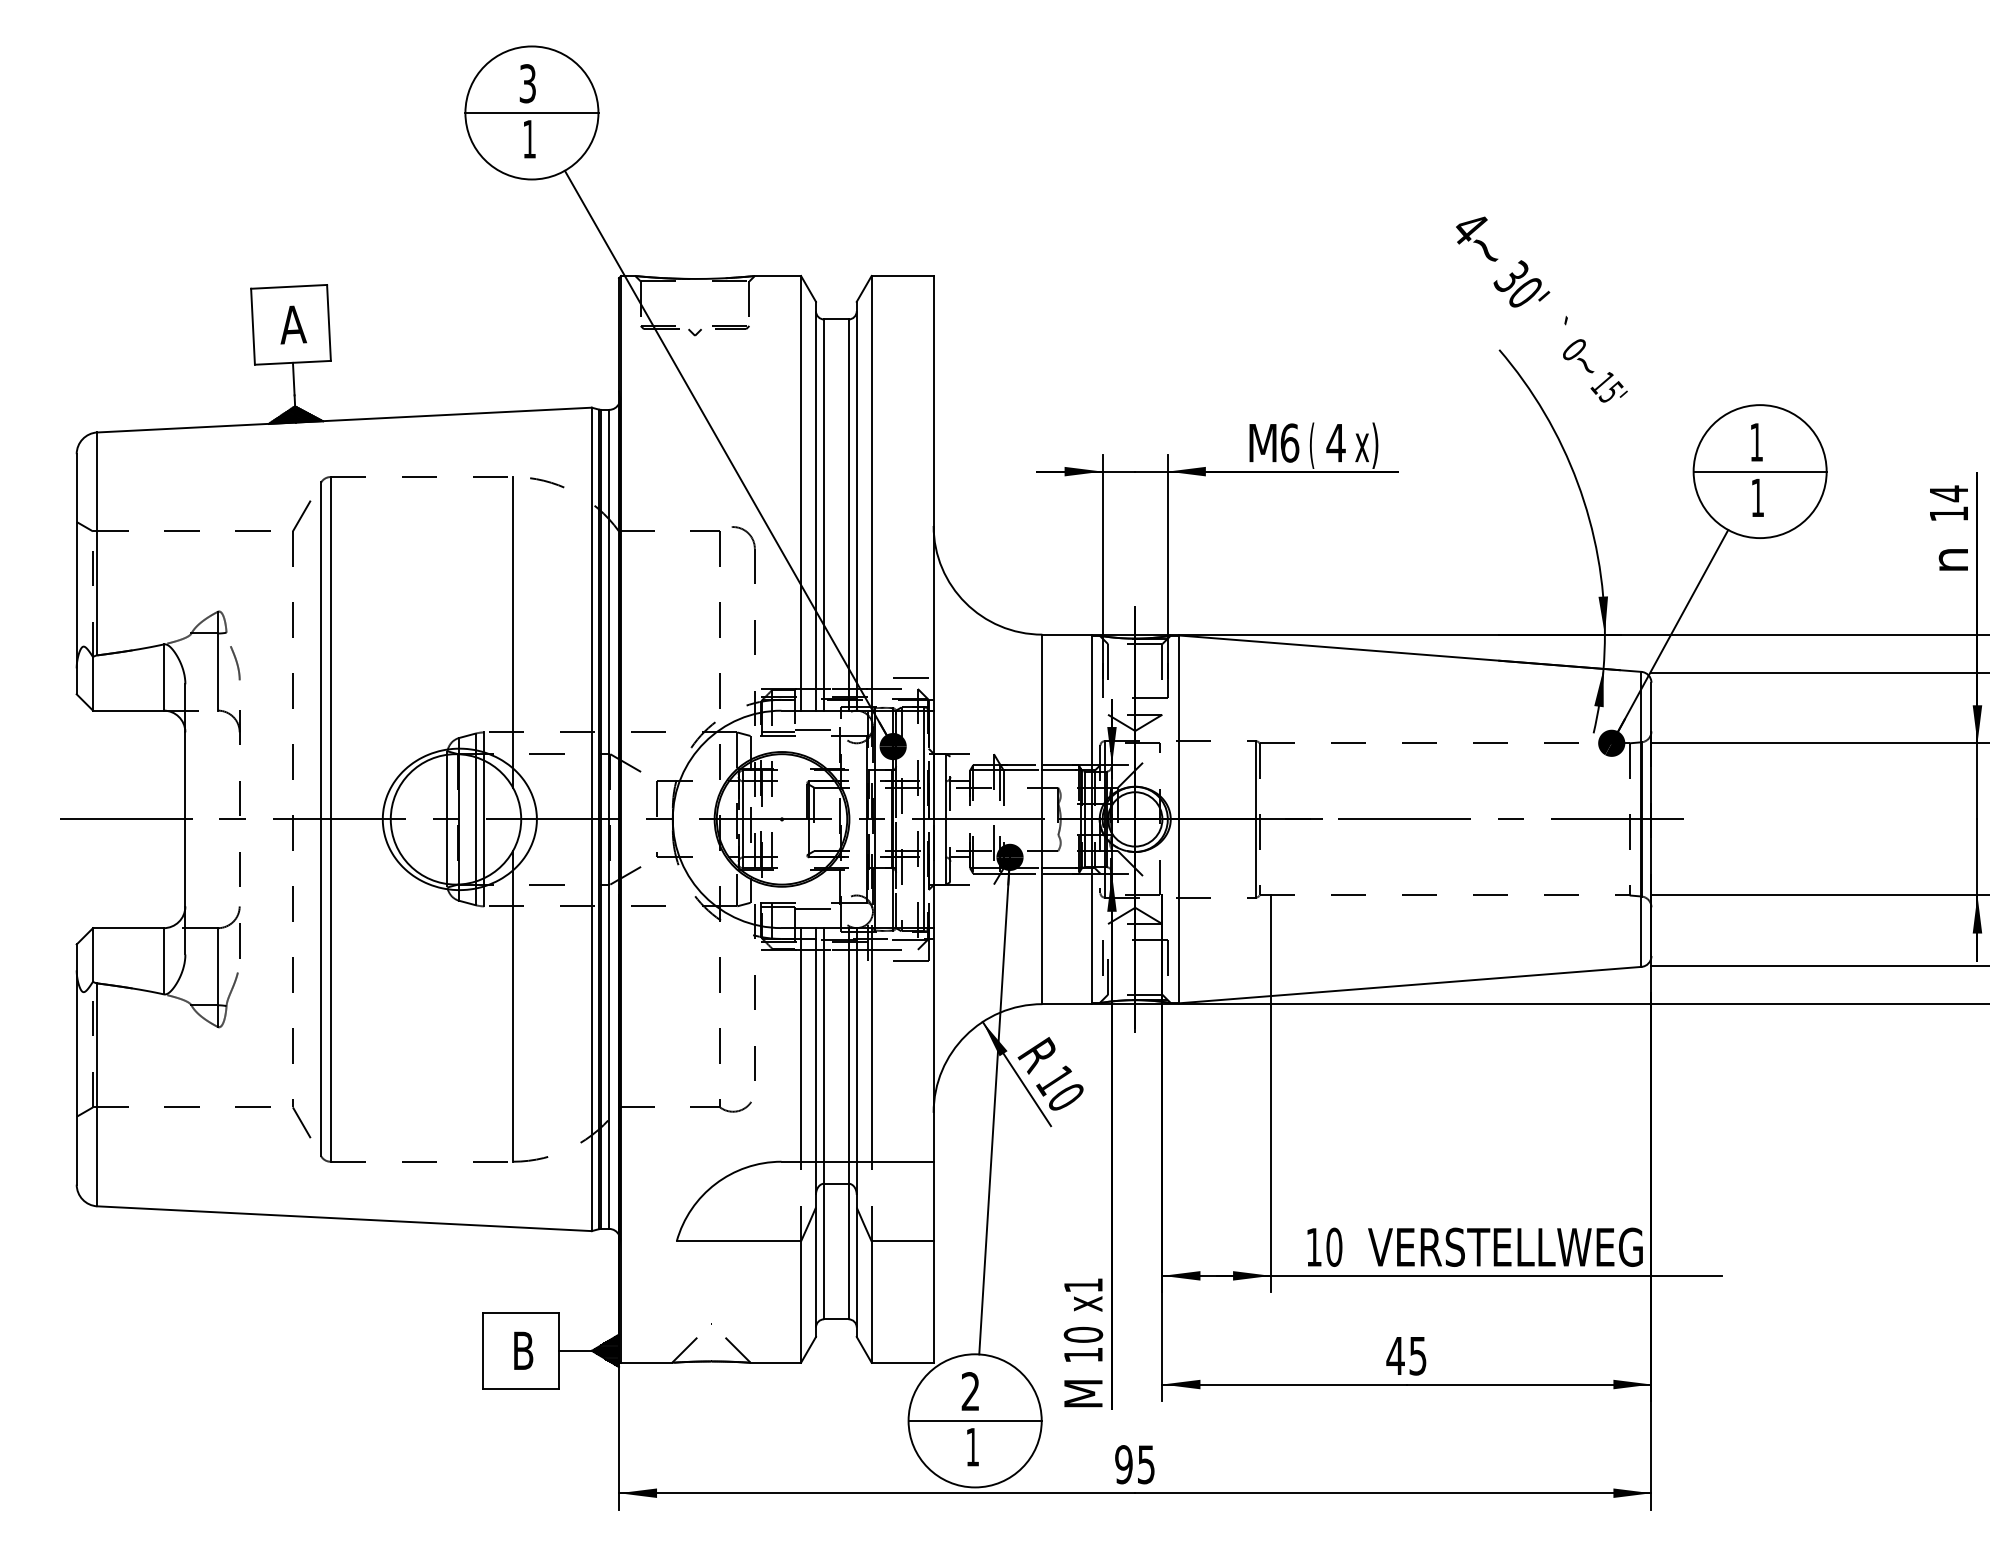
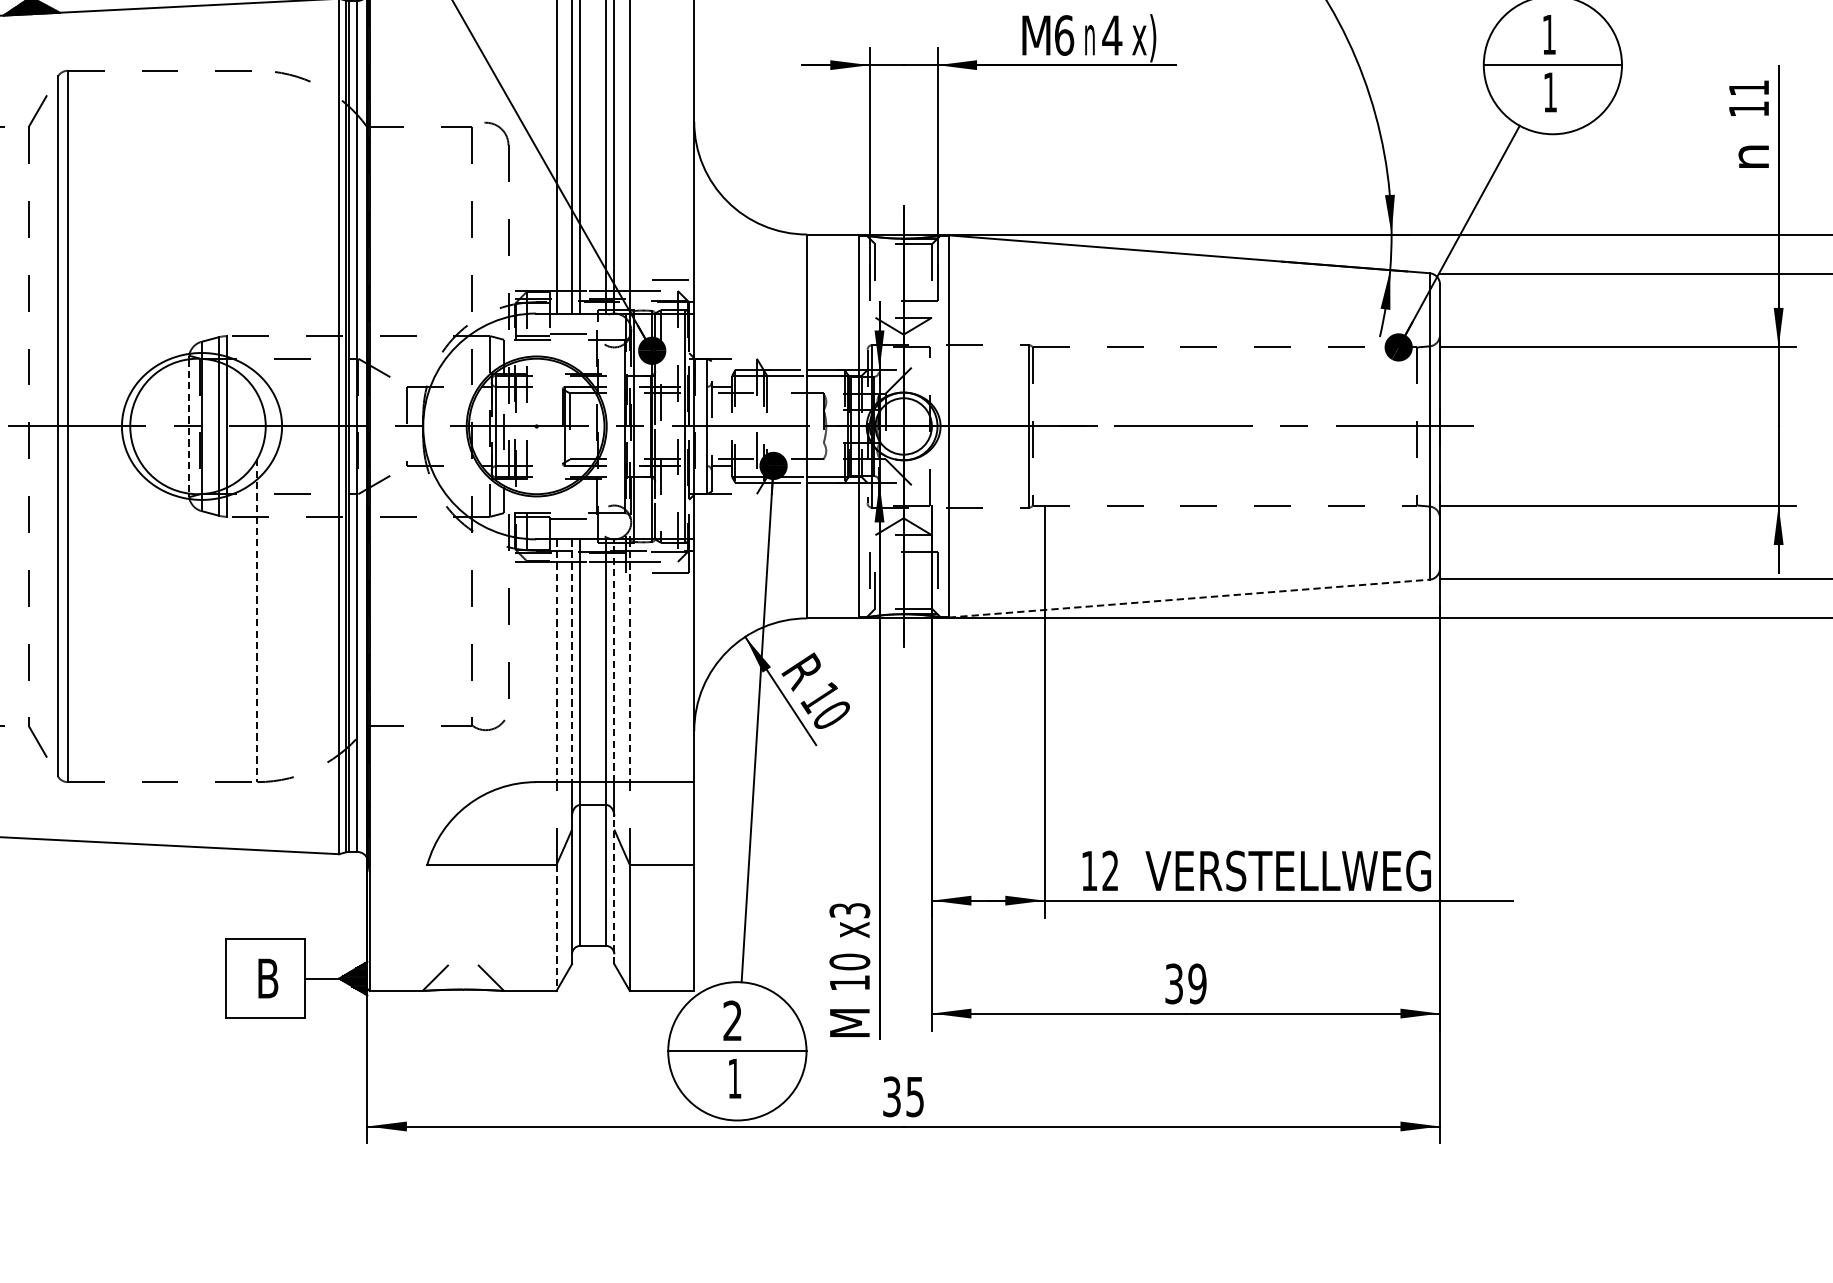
text: (1314, 445) -> (1089, 38), ( -> n
text: (1948, 493) -> (1748, 87), 14 -> 11
line: (513, 632) -> (257, 232), removed
line: (447, 819) -> (189, 426), solid -> dashed
line: (1410, 985) -> (1189, 599), solid -> dashed
line: (513, 1006) -> (257, 620), solid -> dashed
line: (801, 1044) -> (556, 660), solid -> dashed
line: (816, 1044) -> (572, 660), solid -> dashed
line: (856, 1044) -> (614, 660), solid -> dashed
line: (871, 1044) -> (629, 660), solid -> dashed
text: (1334, 1246) -> (1110, 870), 10 -> 12
line: (856, 1265) -> (614, 889), solid -> dashed
text: (1083, 1285) -> (849, 910), x1 -> x3
line: (801, 1302) -> (556, 928), solid -> dashed
text: (1406, 1355) -> (1185, 983), 45 -> 39
text: (1123, 1464) -> (891, 1096), 95 -> 35

